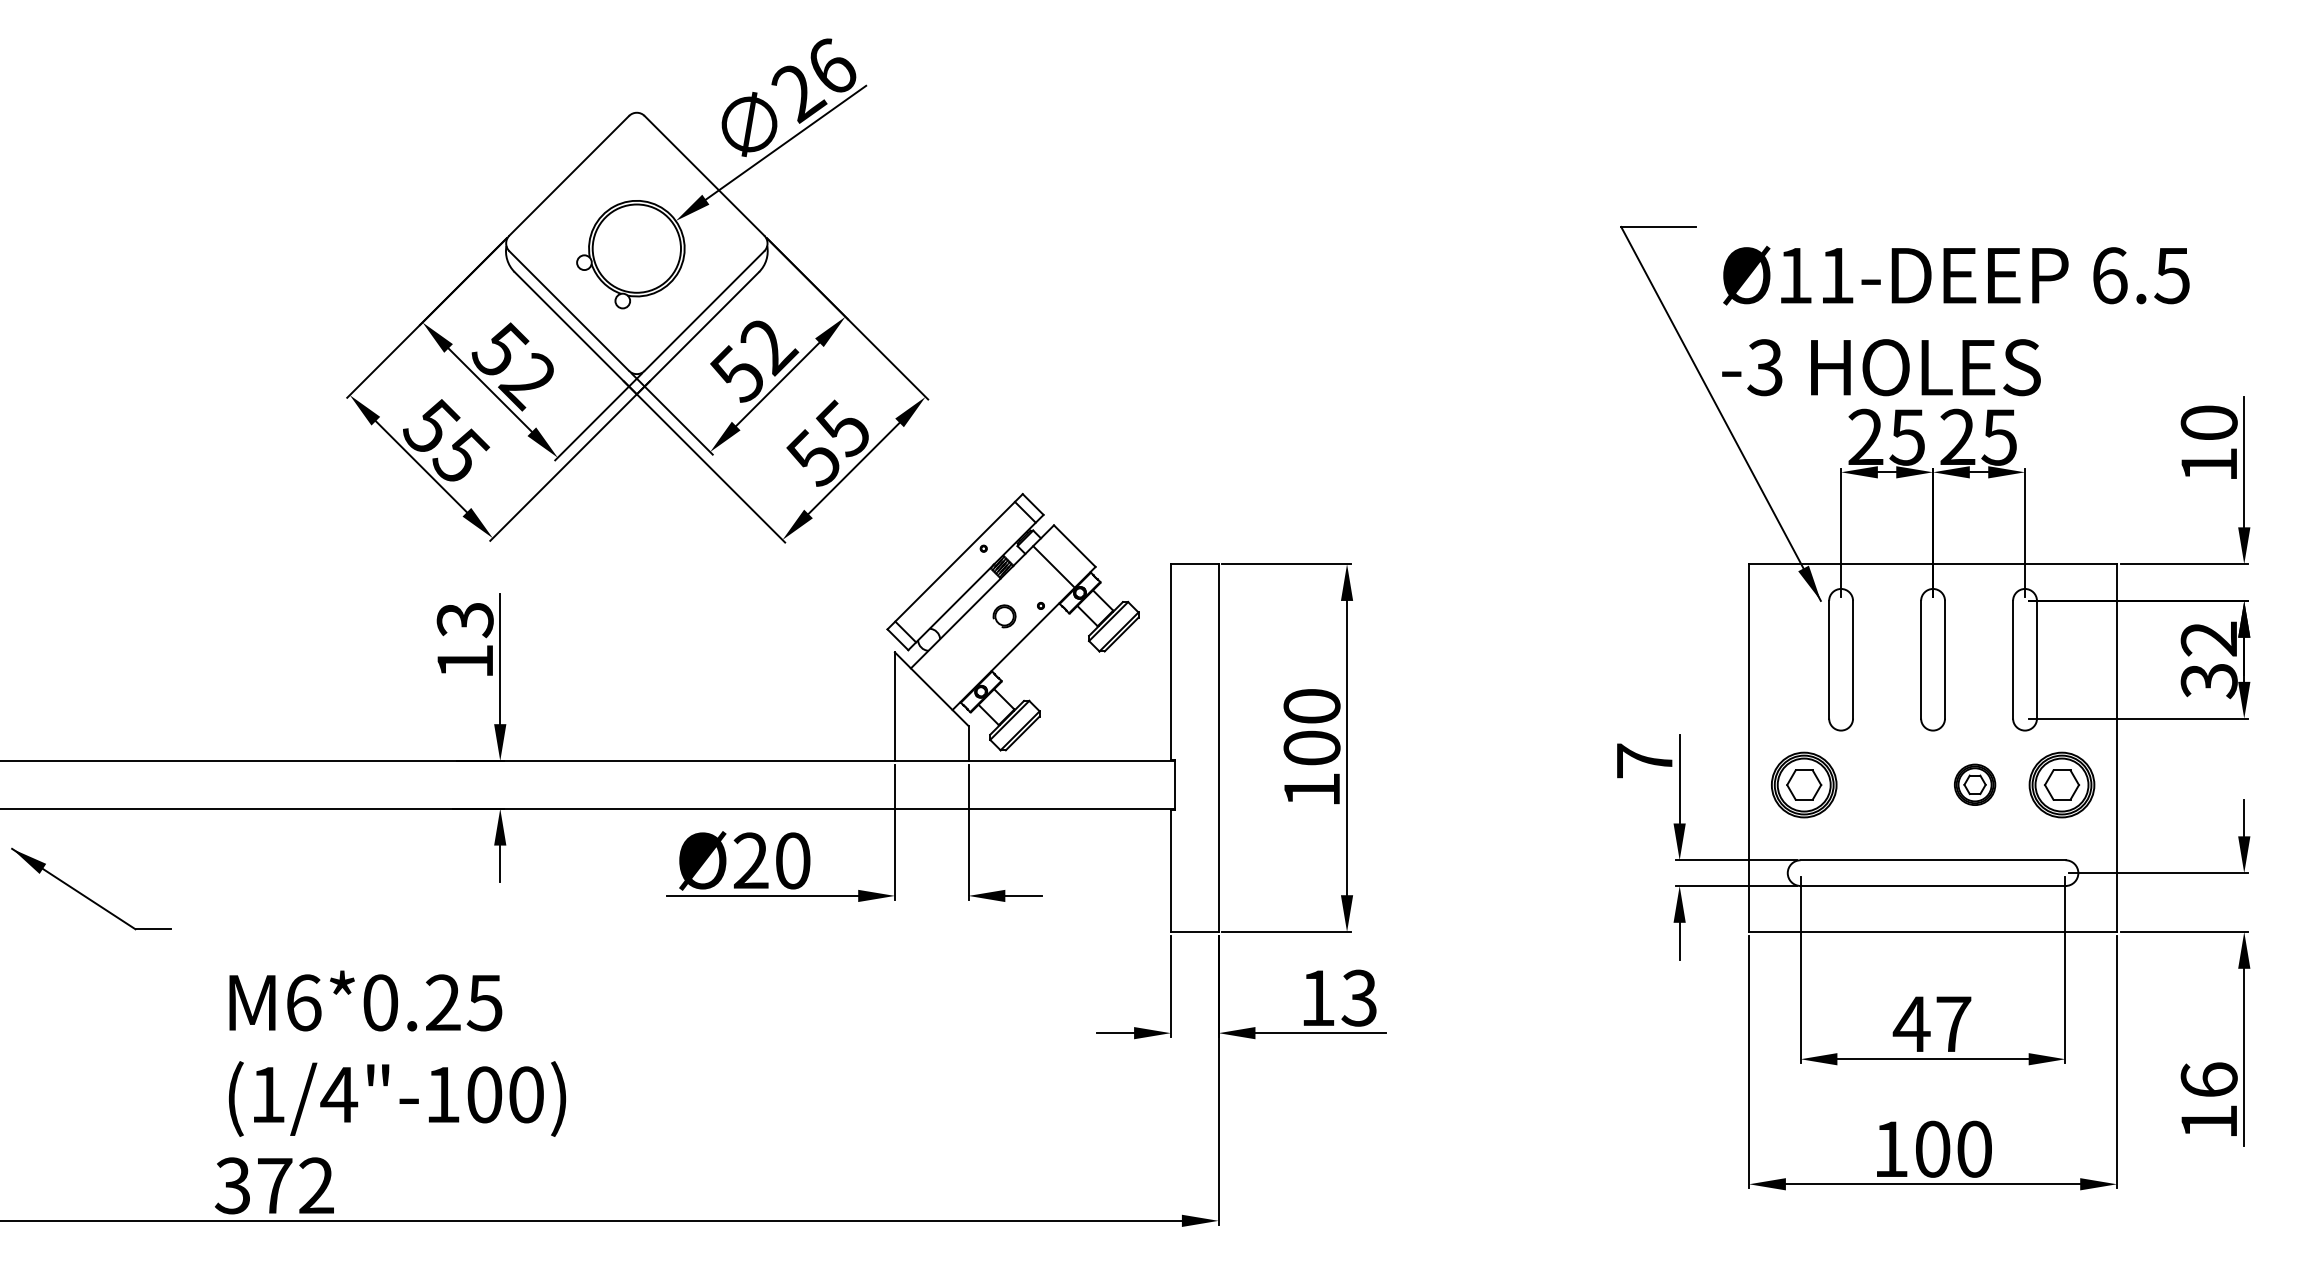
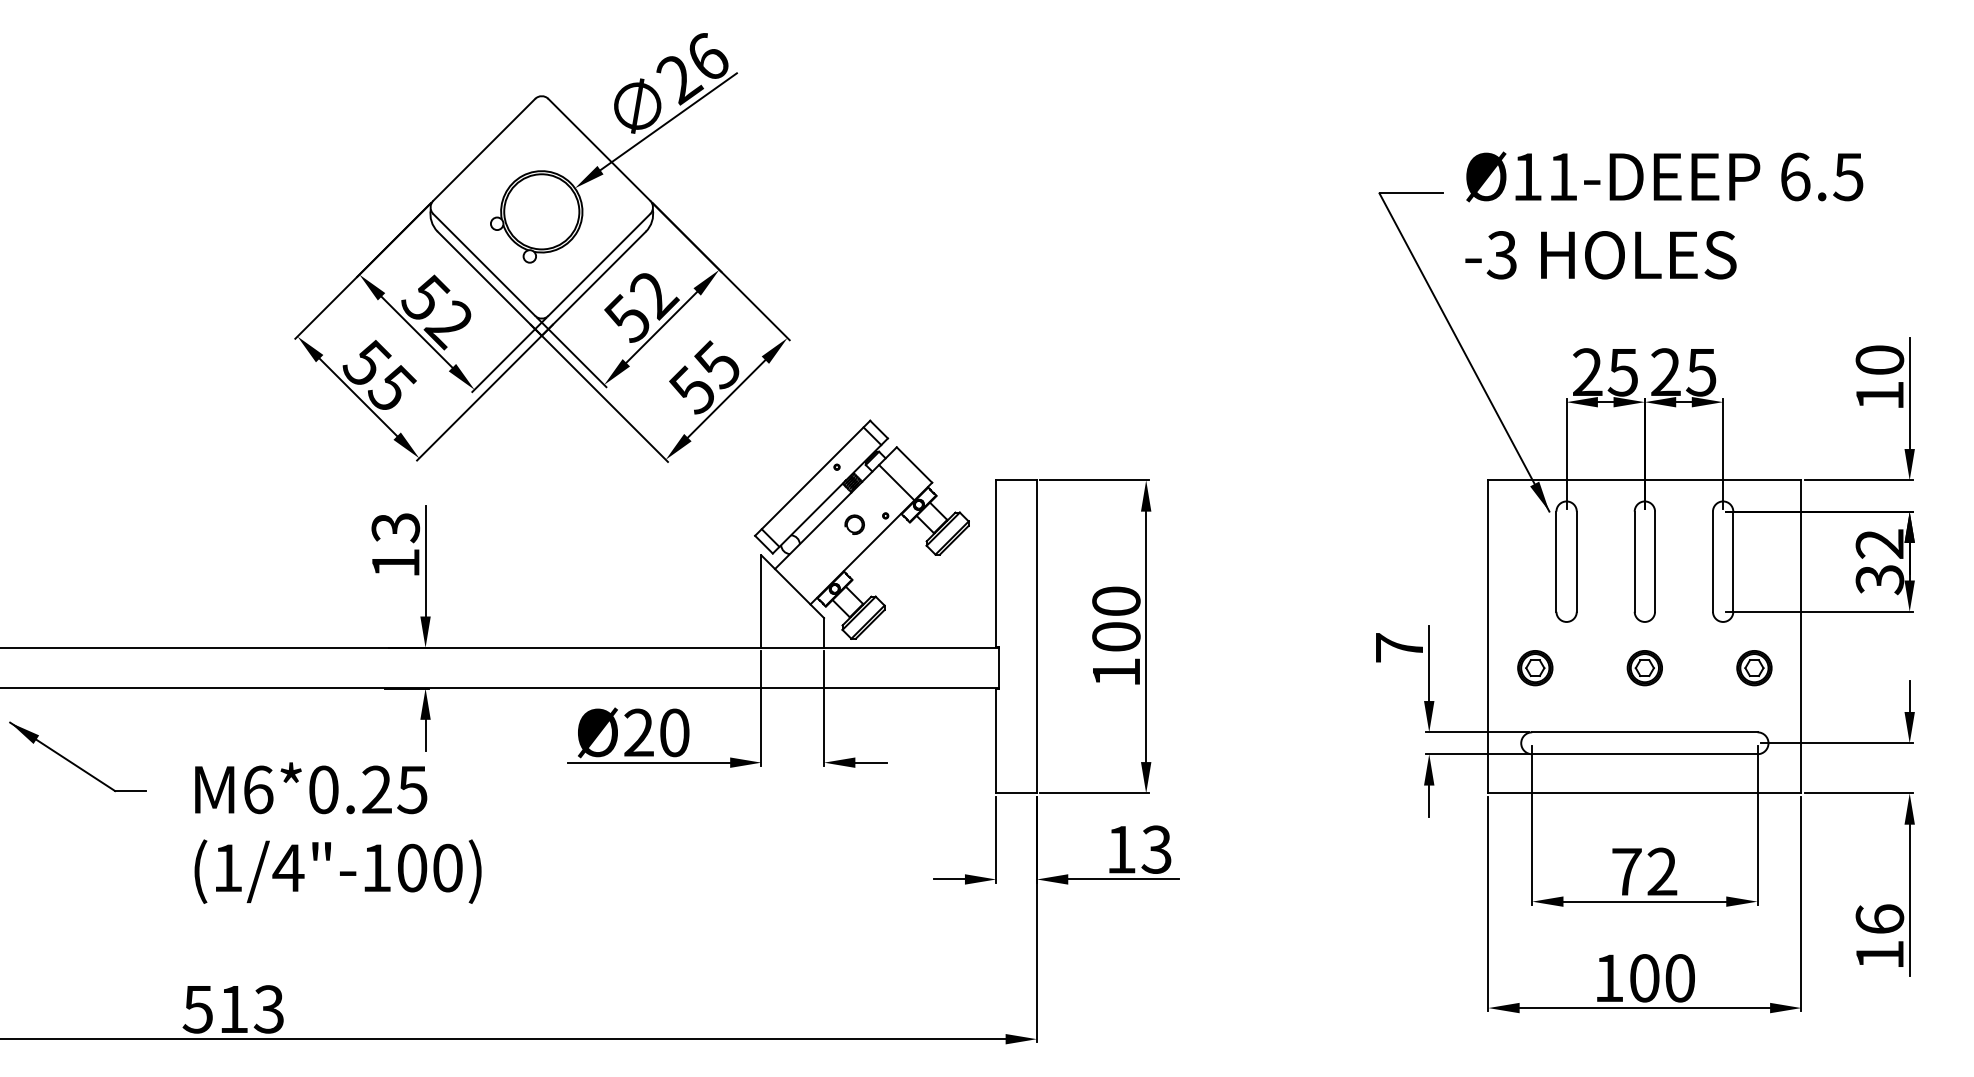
text: (1955, 321) -> (1663, 215), moved
part: (1804, 784) -> (1535, 667), size x0.62
part: (1975, 784) -> (1645, 667), moved
part: (2061, 784) -> (1754, 667), size x0.62
text: (1931, 1023) -> (1643, 871), 47 -> 72
text: (397, 1053) -> (338, 832), moved
text: (273, 1185) -> (232, 1009), 372 -> 513

